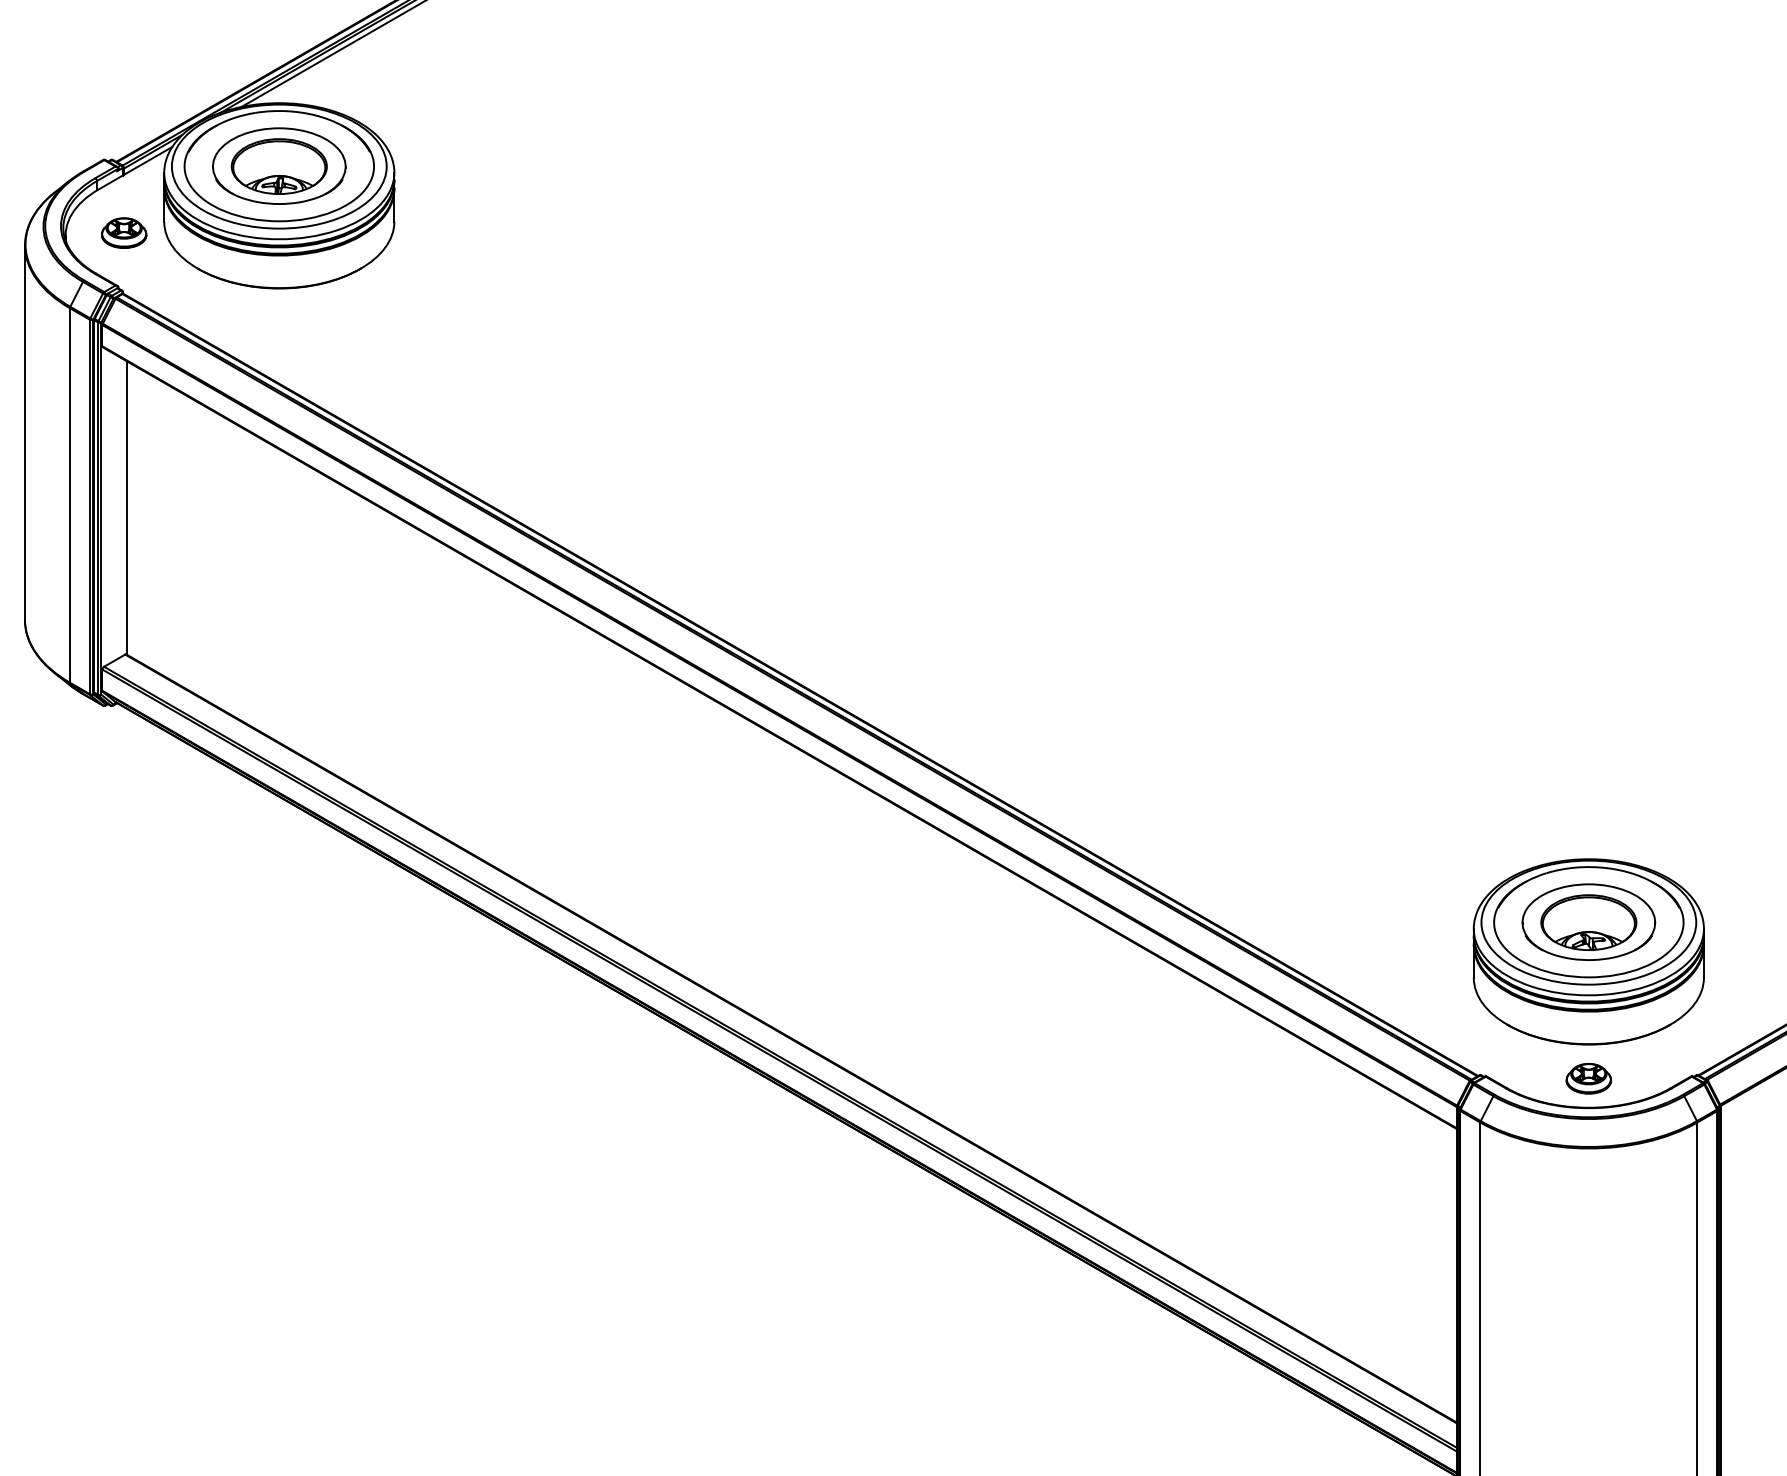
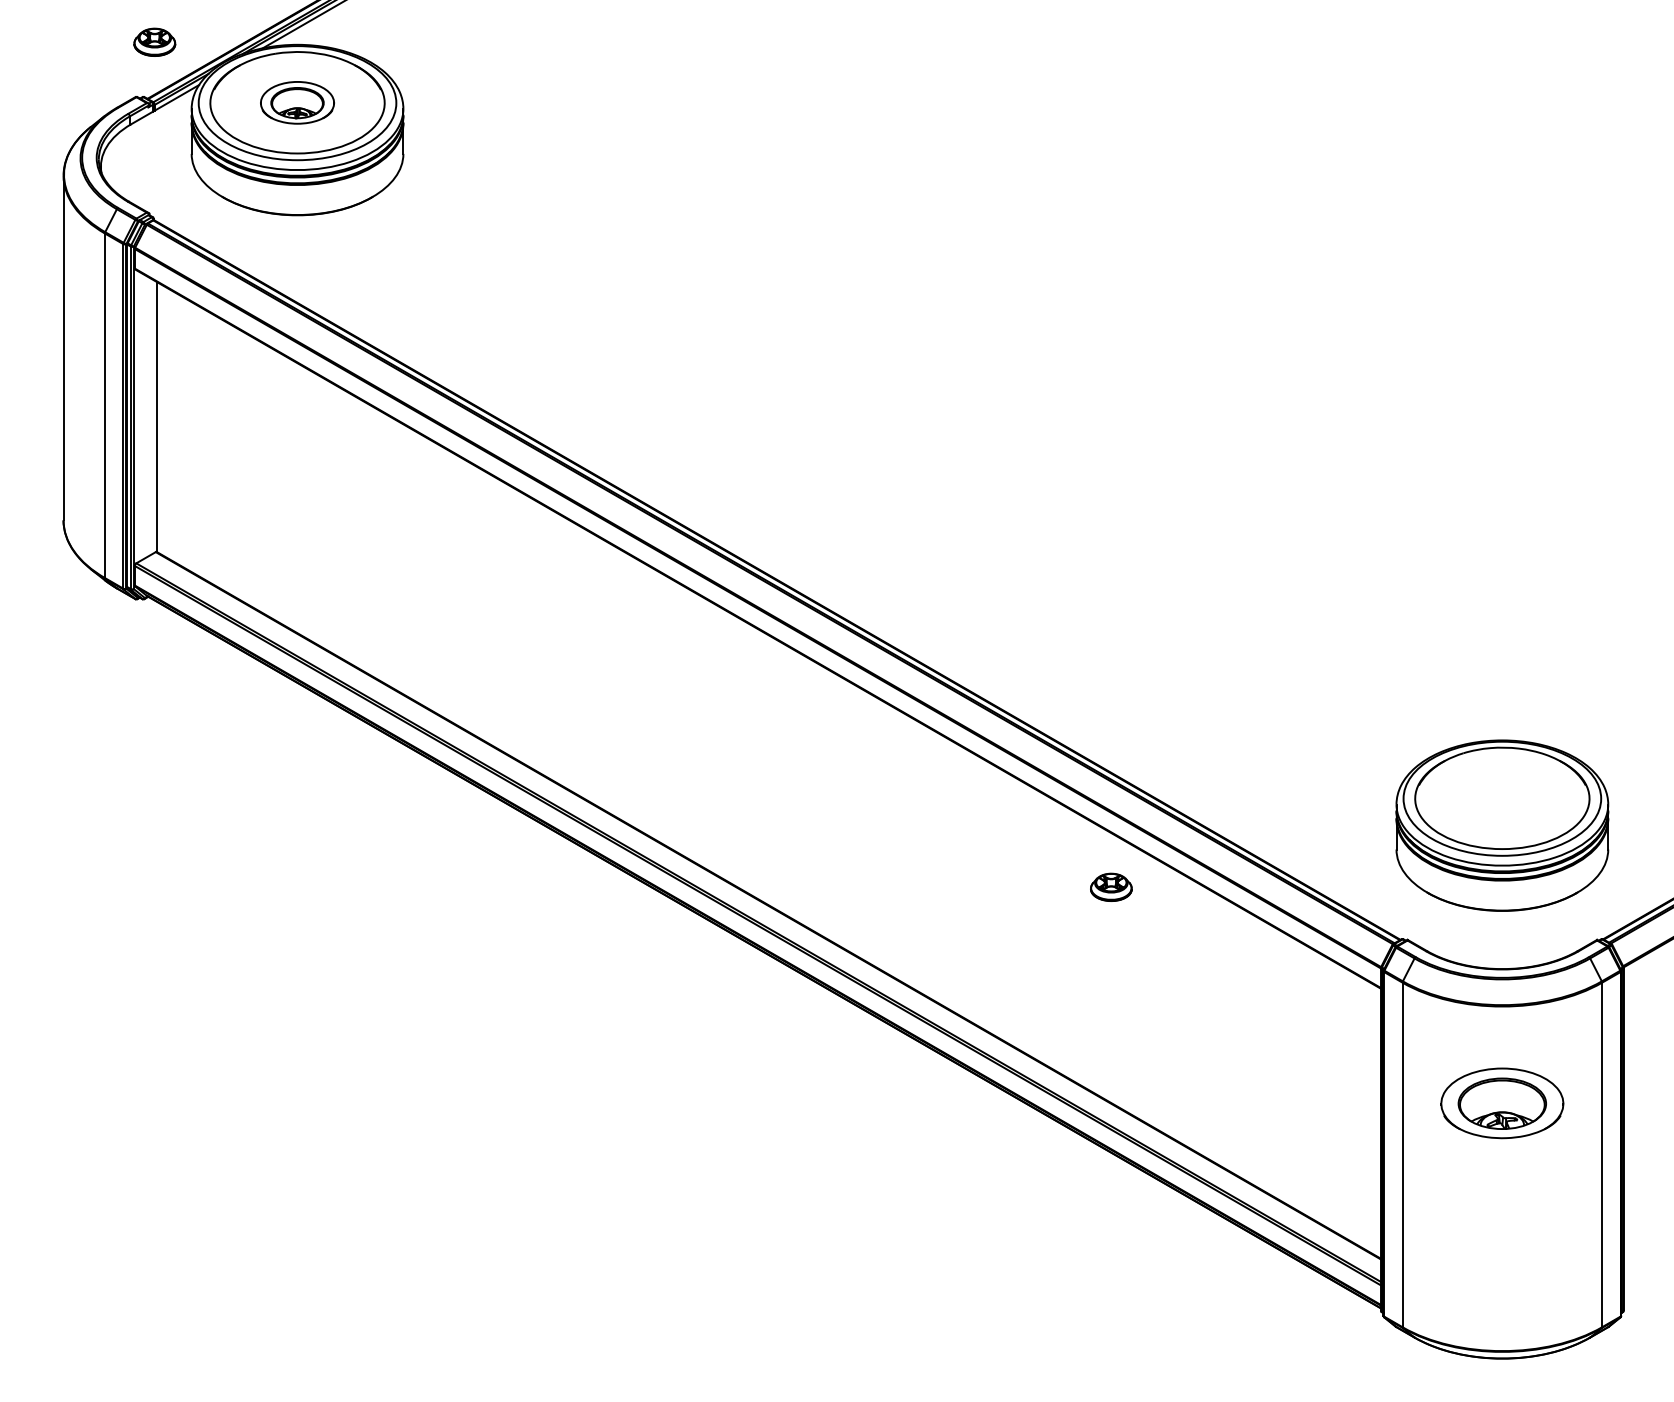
part: (279, 165) -> (297, 102), size x0.6
part: (123, 232) -> (154, 41), moved
part: (1588, 922) -> (1502, 1103), moved
part: (1588, 1077) -> (1111, 886), moved

